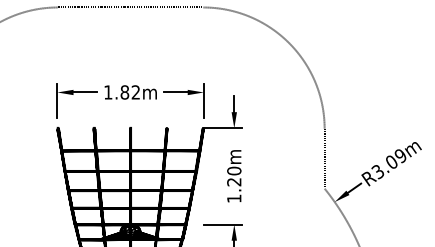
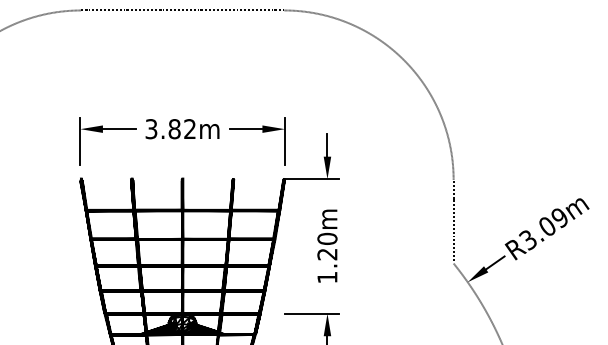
text: (108, 92) -> (151, 129), 1.82m -> 3.82m

